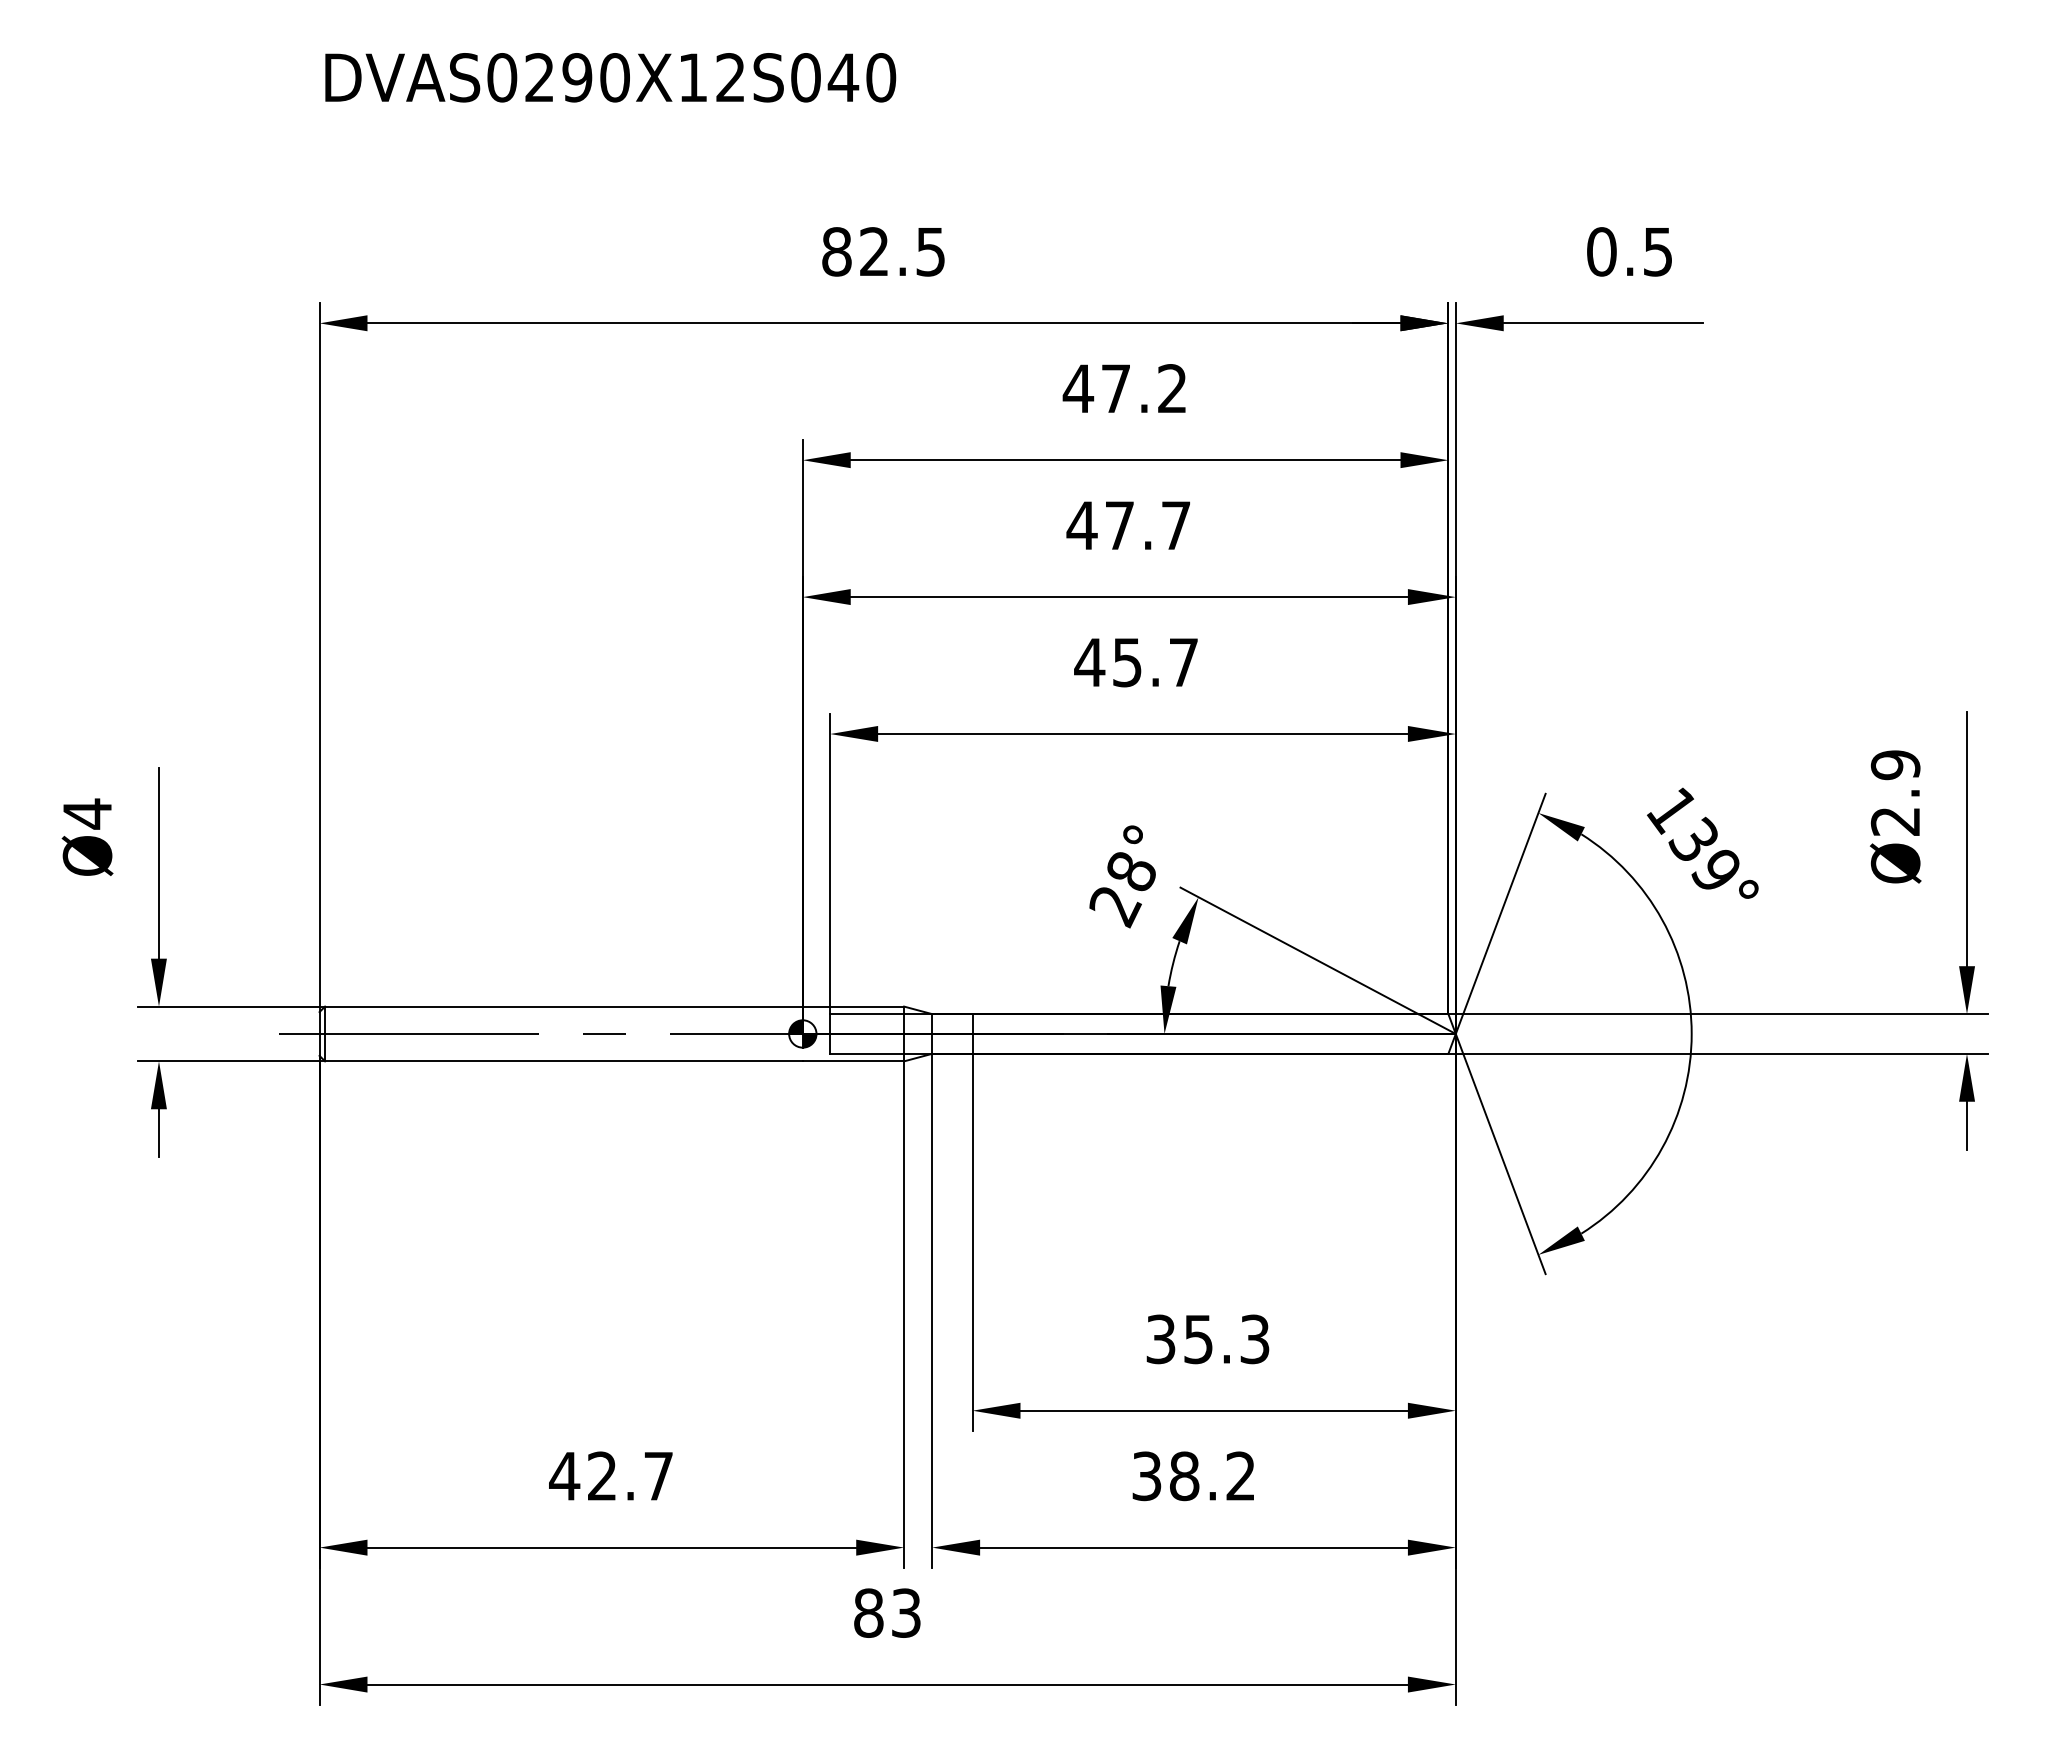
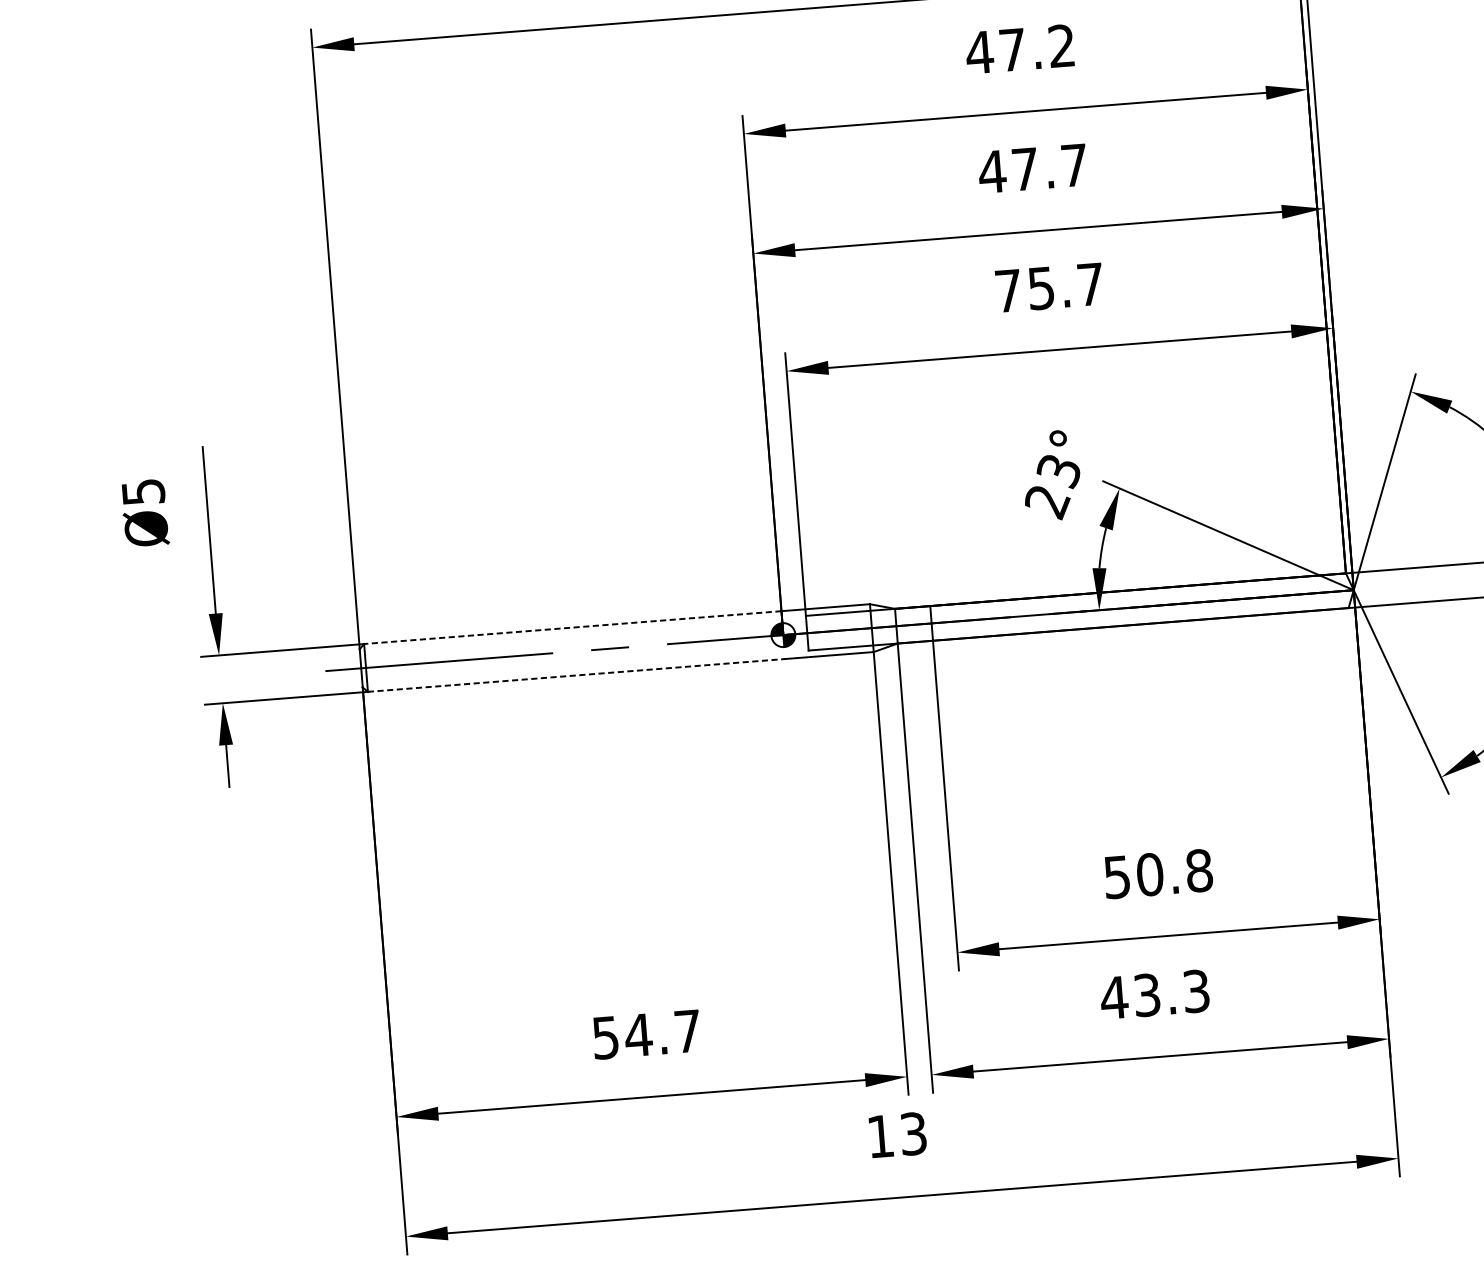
text: (1089, 662) -> (1008, 290), 45.7 -> 75.7
text: (87, 813) -> (143, 491), Ø4 -> Ø5
text: (1130, 872) -> (1058, 471), 28° -> 23°
line: (563, 1006) -> (572, 627), solid -> dashed
line: (563, 1061) -> (576, 675), solid -> dashed
text: (1208, 1339) -> (1158, 874), 35.3 -> 50.8
text: (583, 1476) -> (622, 1036), 42.7 -> 54.7
text: (1193, 1476) -> (1155, 994), 38.2 -> 43.3
text: (868, 1612) -> (880, 1135), 83 -> 13

